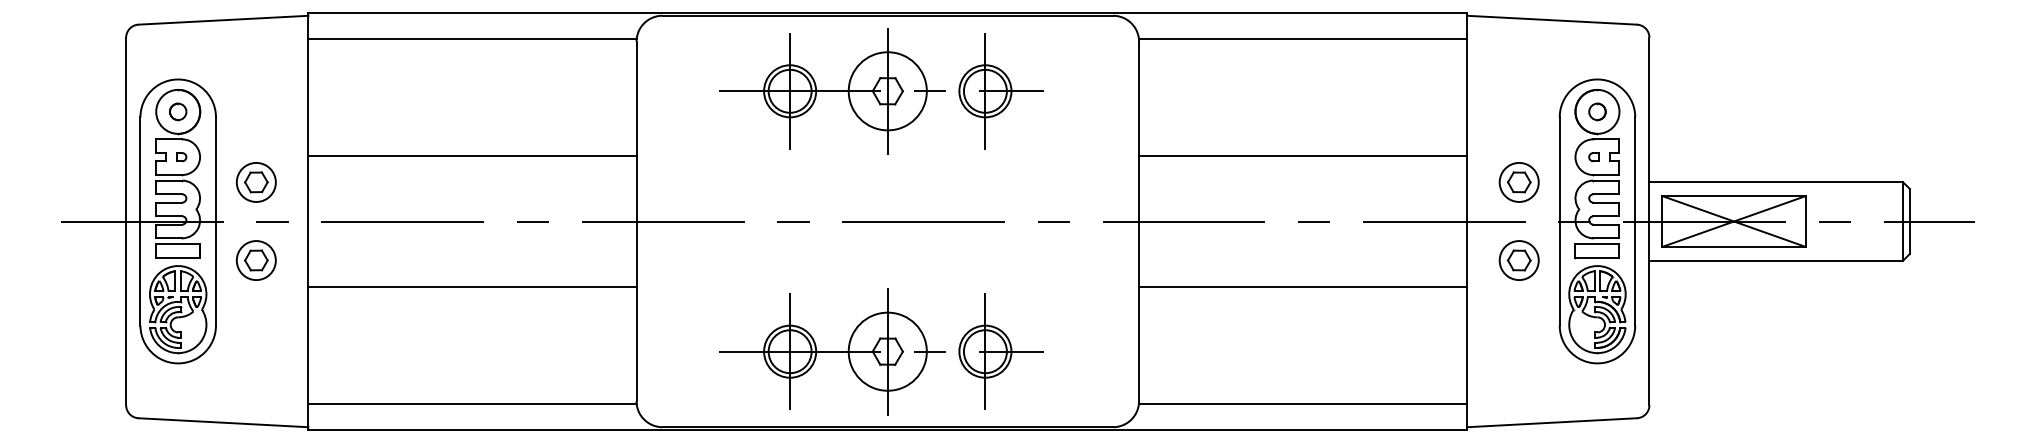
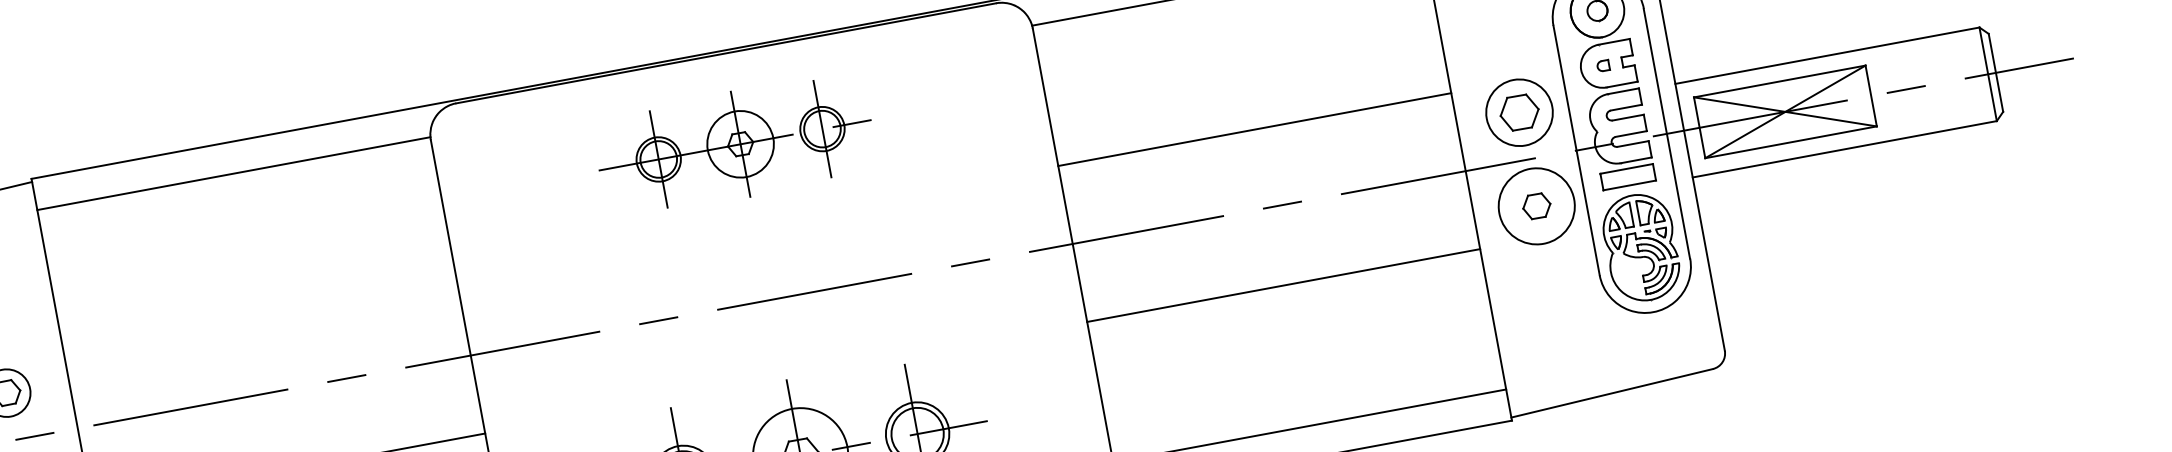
part: (881, 91) -> (735, 145), size x0.7
line: (472, 156) -> (259, 314), removed
part: (1518, 182) -> (1518, 113), size x1.4
circle: (1518, 260) -> (1535, 206), size x1.6

